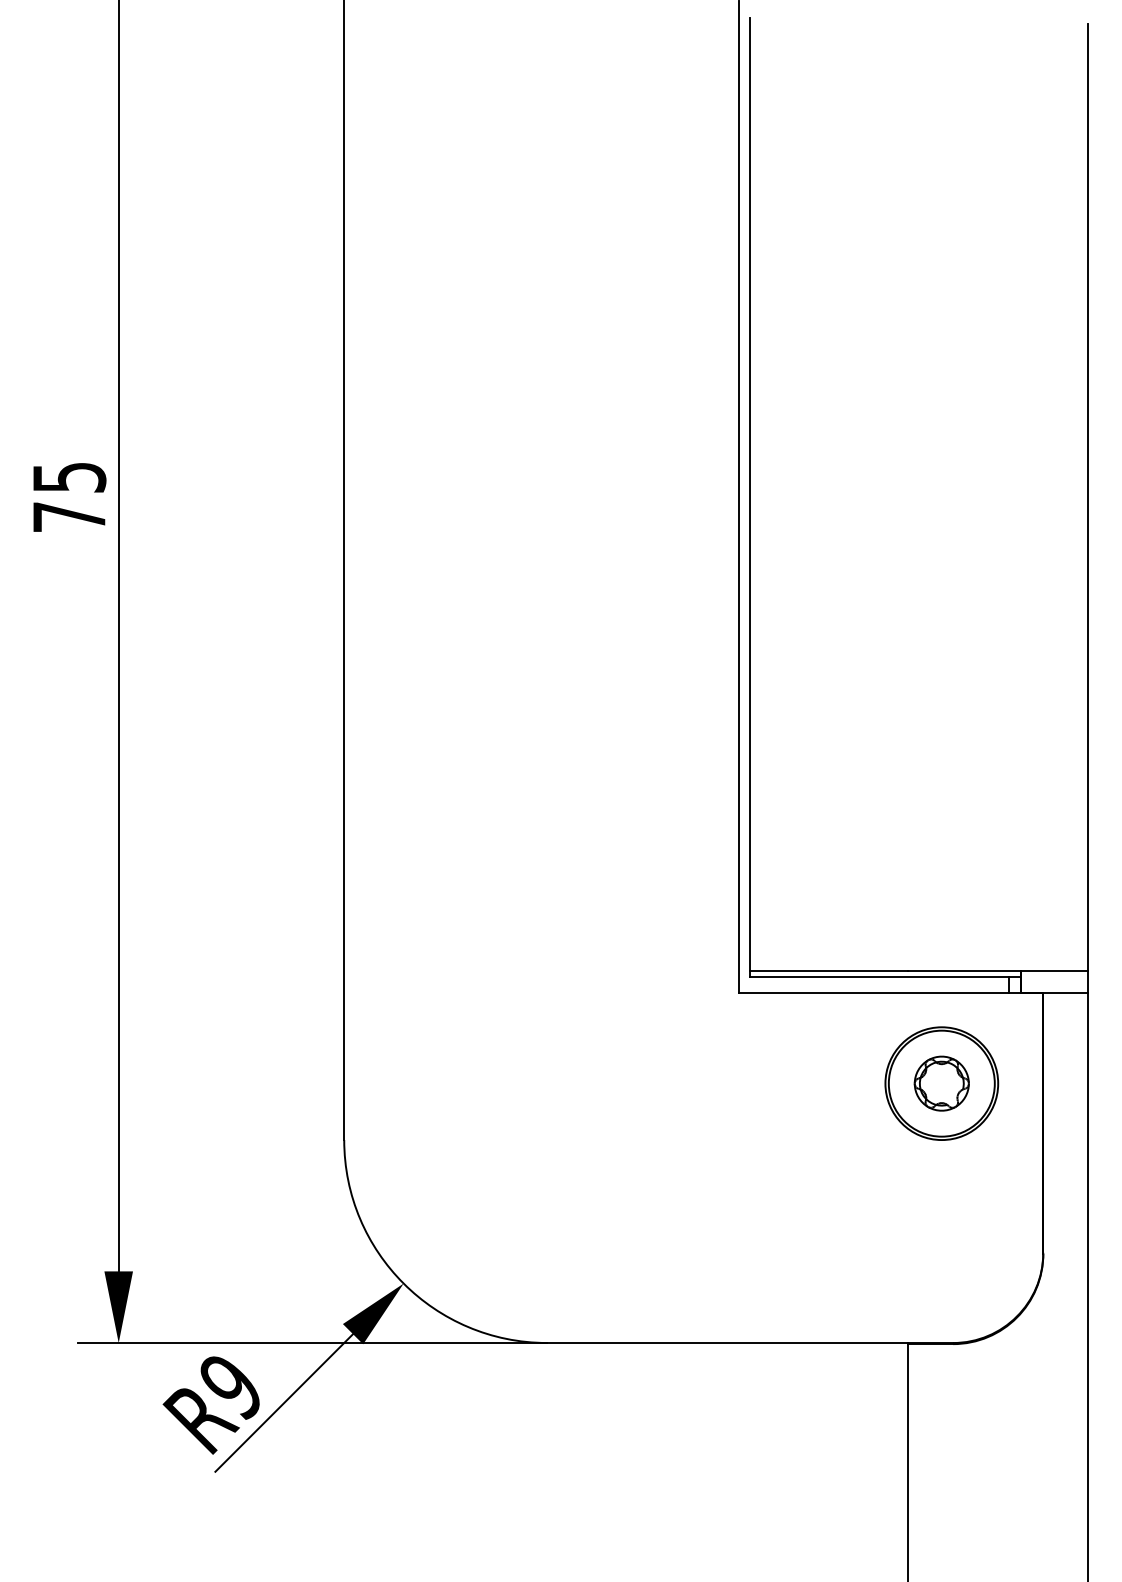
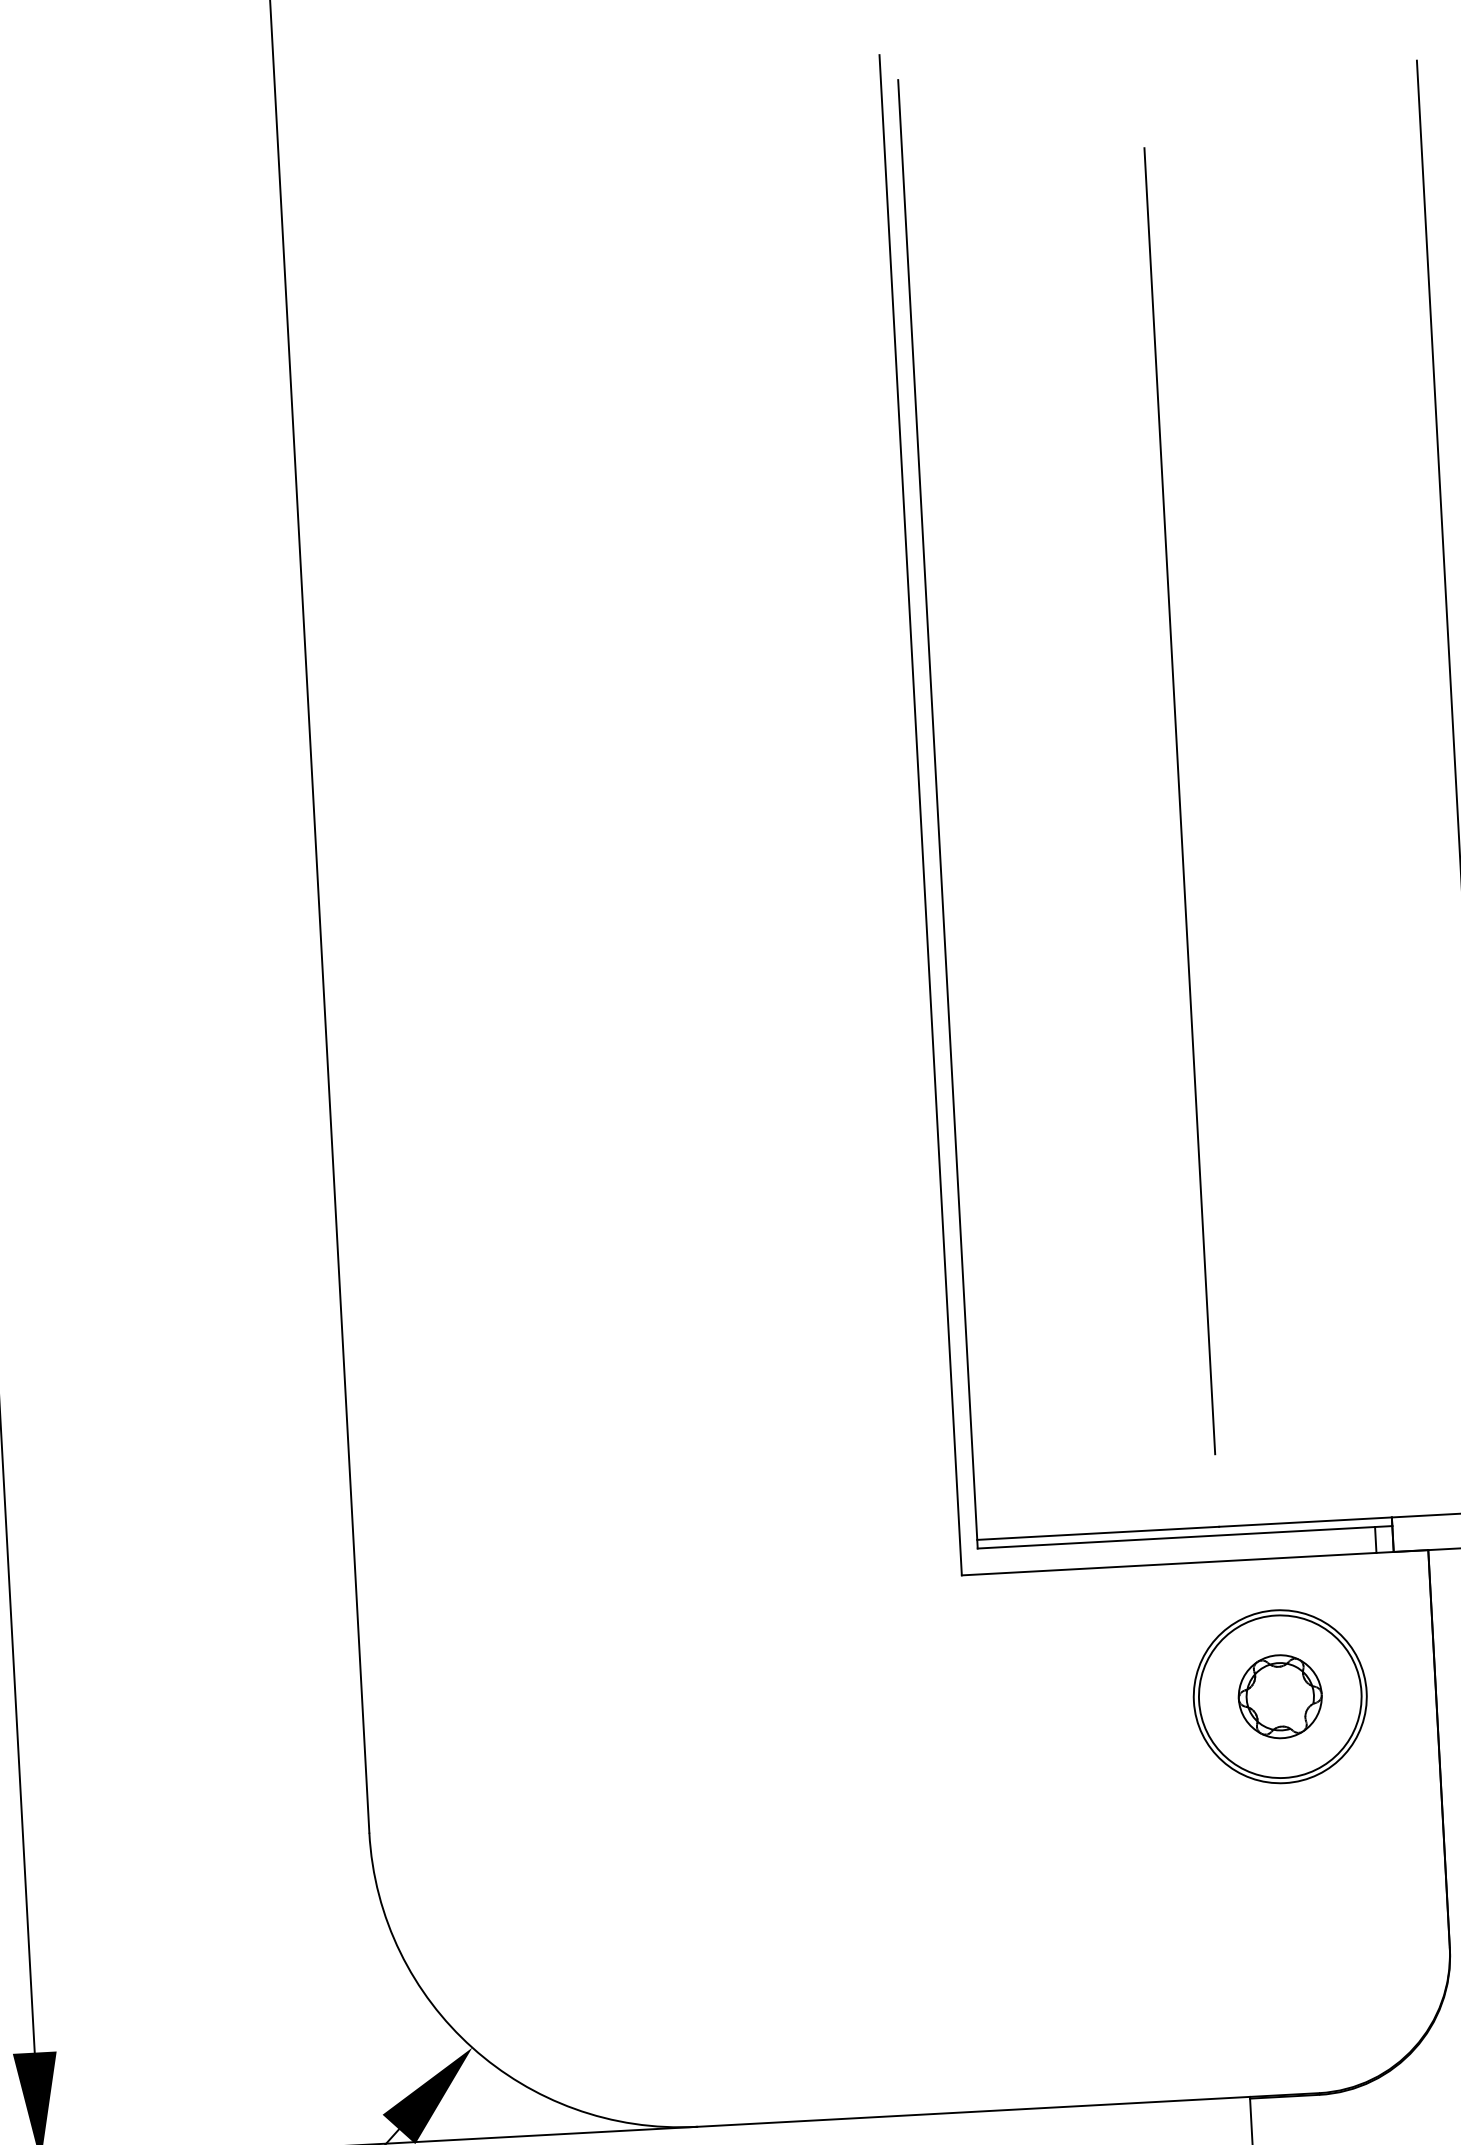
line: (908, 497) -> (1180, 801), added

